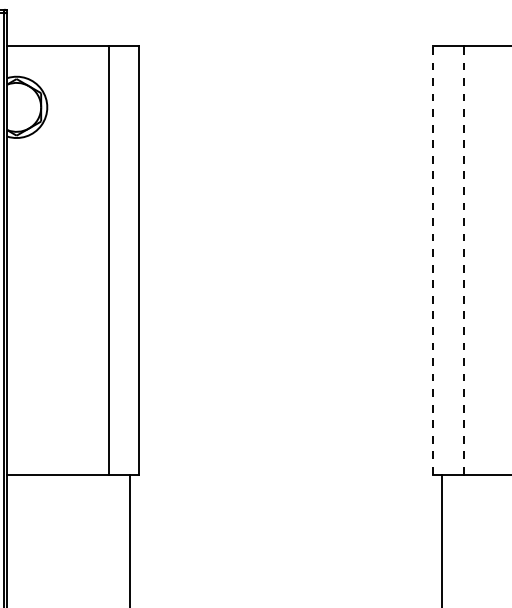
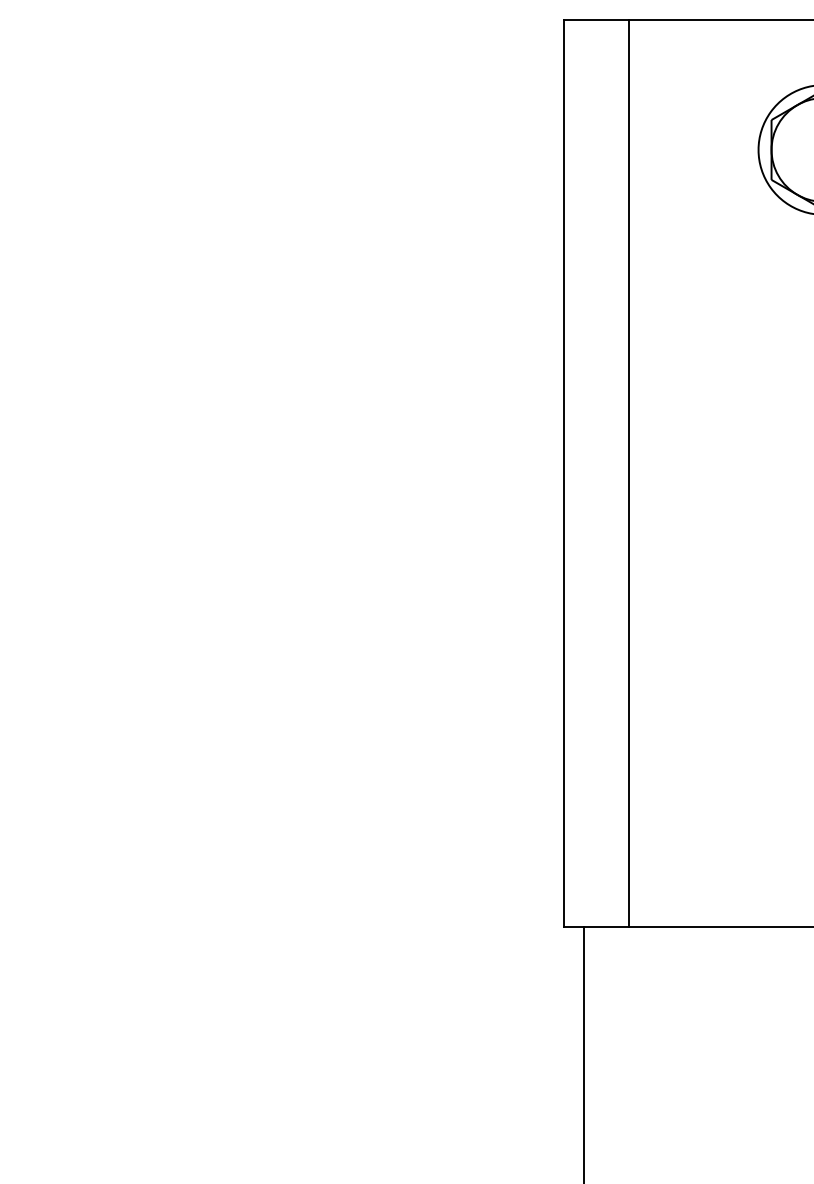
line: (433, 259) -> (565, 471), dashed -> solid
line: (463, 259) -> (628, 471), dashed -> solid

